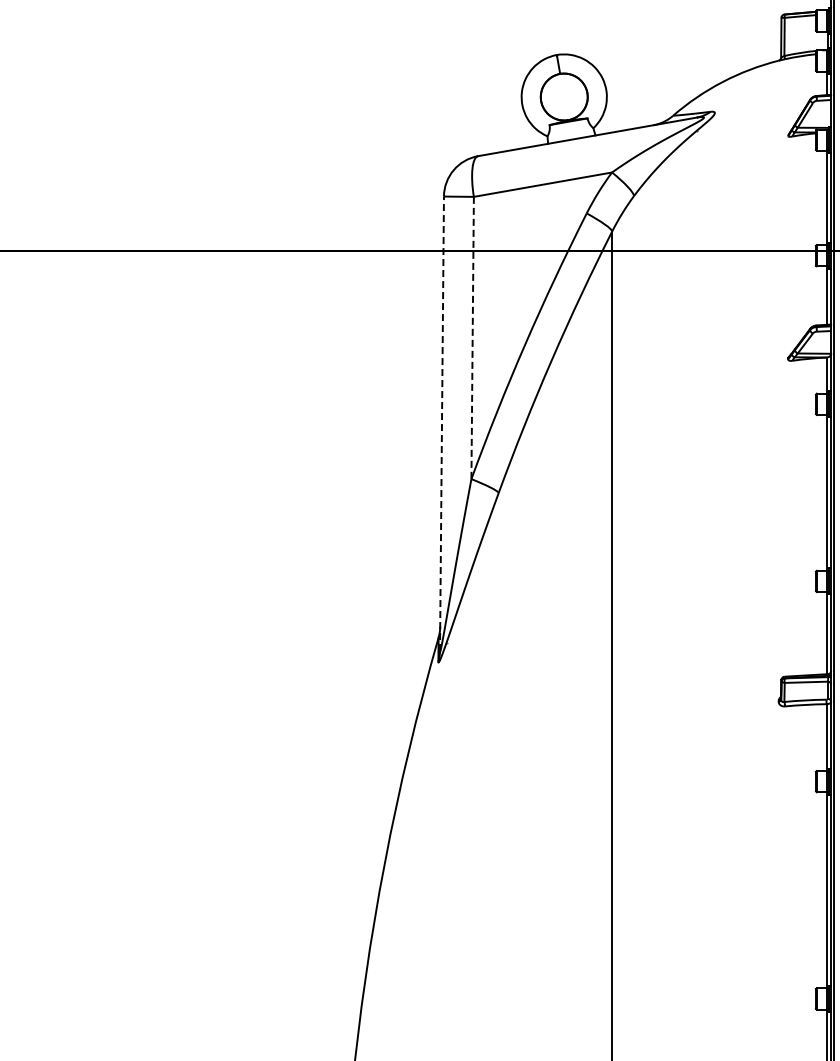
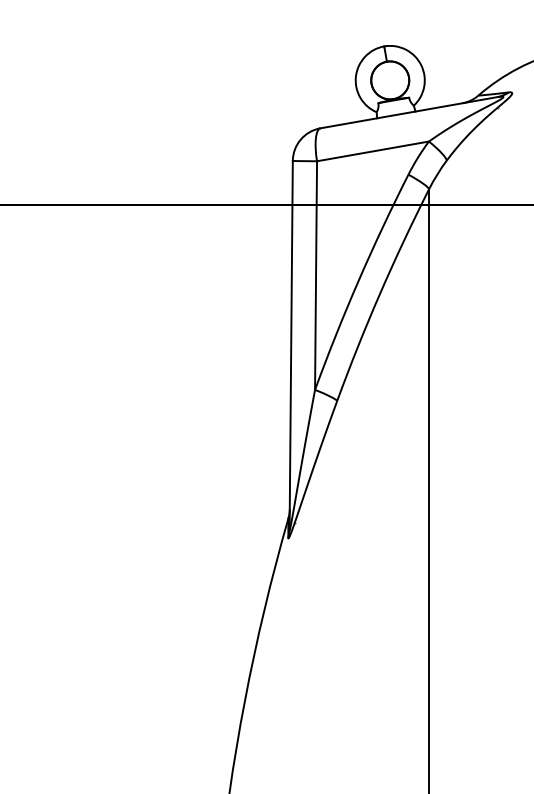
line: (472, 338) -> (315, 275), dashed -> solid
line: (441, 423) -> (290, 344), dashed -> solid

